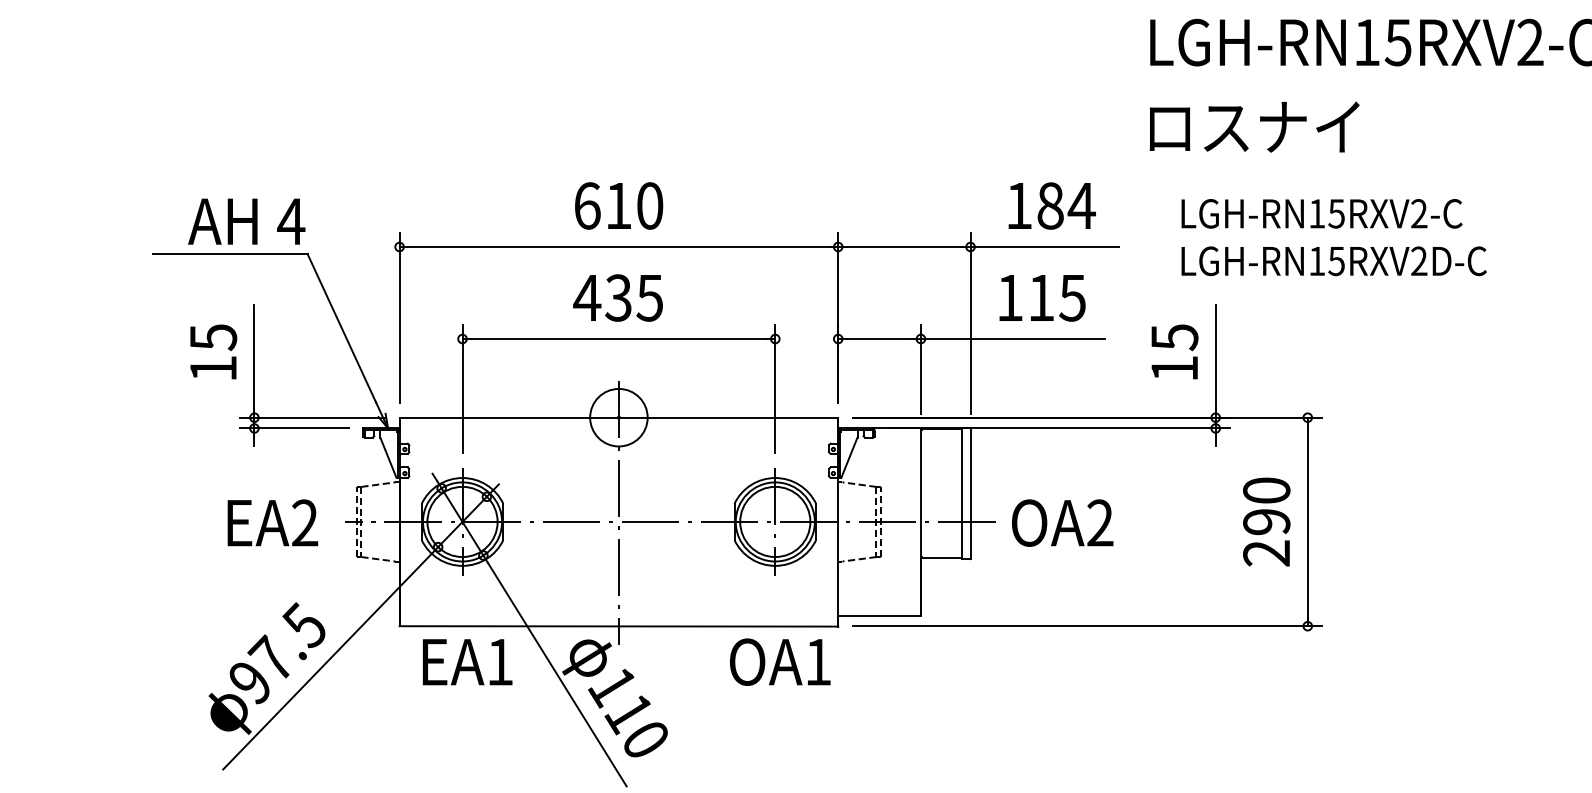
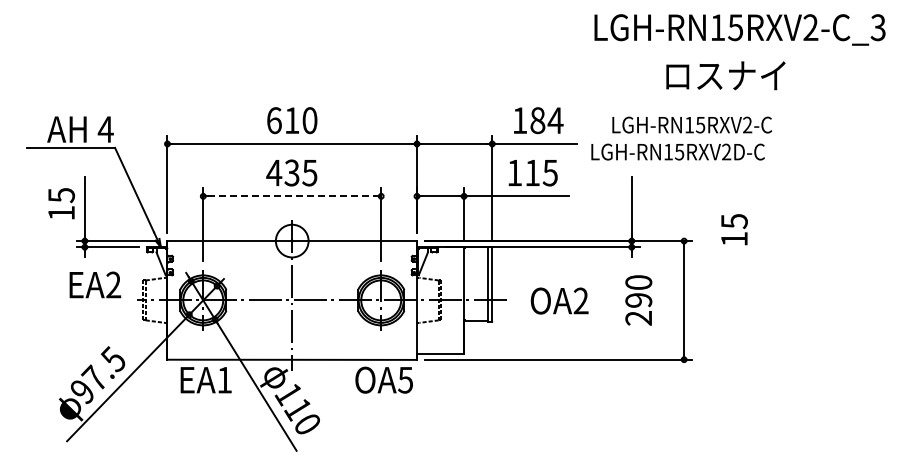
text: (1253, 126) -> (725, 75), moved
text: (1332, 260) -> (677, 151), moved
line: (619, 339) -> (292, 196), solid -> dashed
text: (1174, 351) -> (734, 229), moved
text: (273, 522) -> (95, 284), moved
text: (1062, 522) -> (559, 300), moved
text: (1266, 522) -> (638, 300), moved
text: (817, 662) -> (405, 380), OA1 -> OA5

